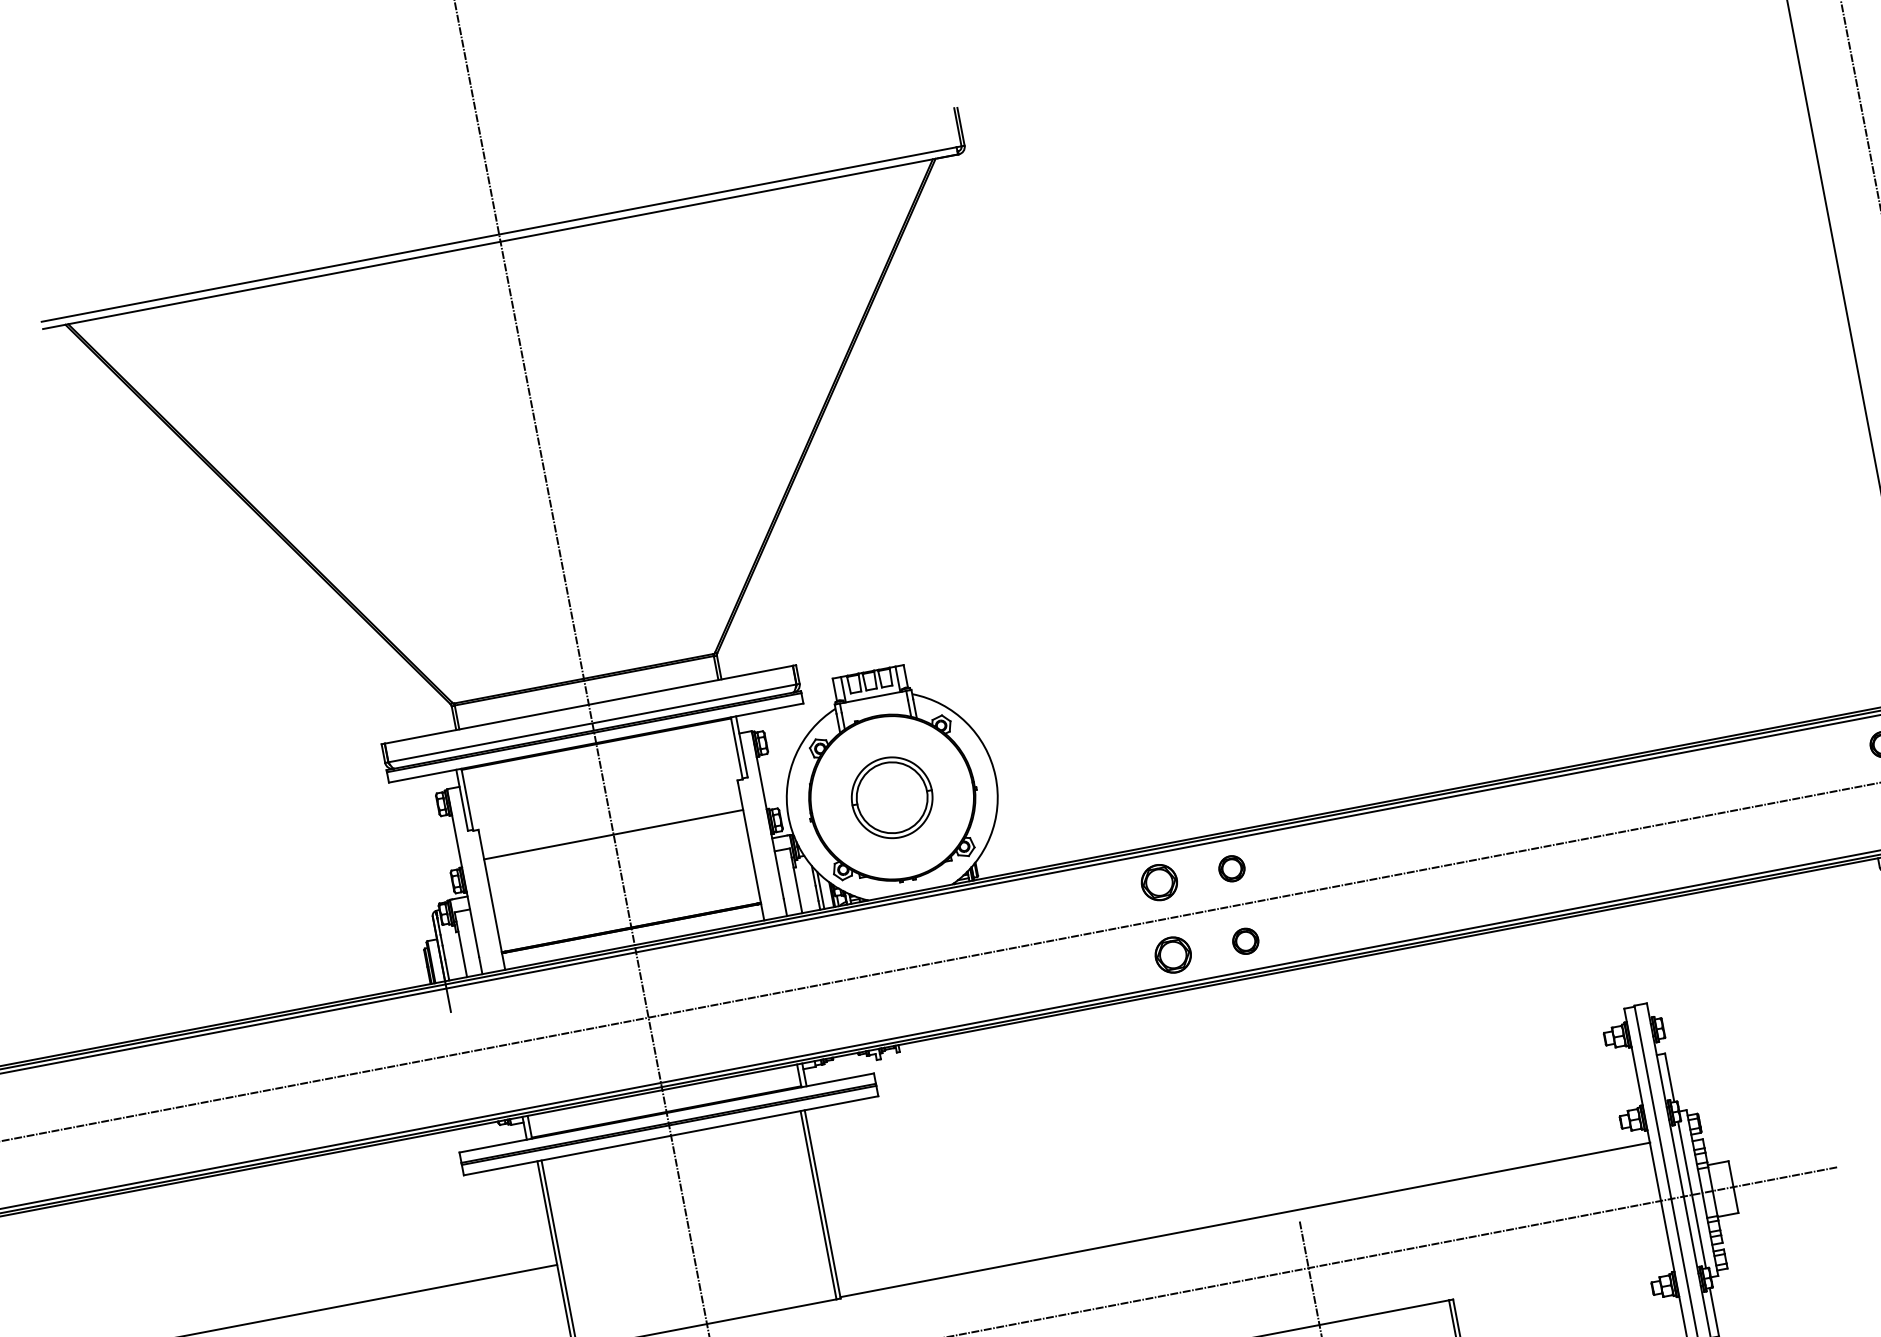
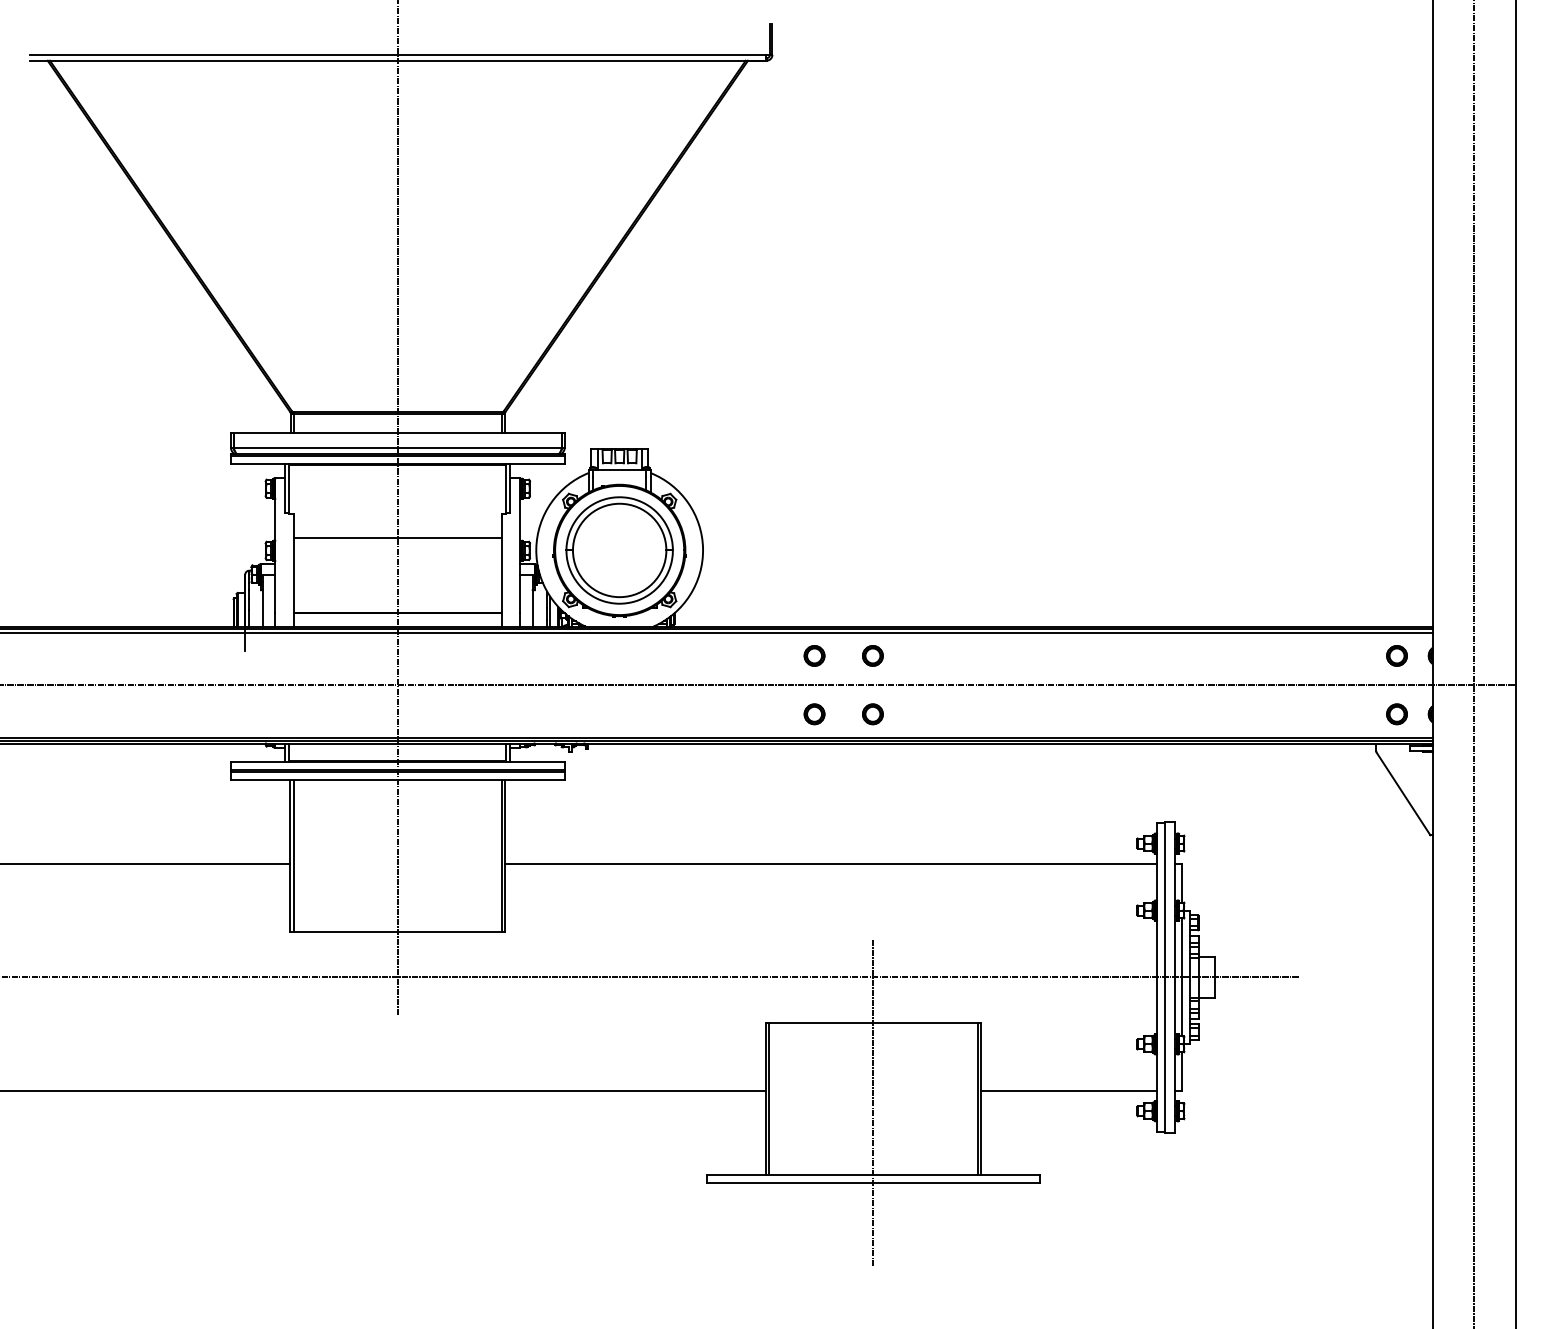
part: (892, 797) -> (619, 550), size x1.67
part: (1159, 882) -> (814, 655), size x0.71
part: (1173, 955) -> (814, 714), size x0.71
line: (1245, 1219) -> (831, 863), moved

